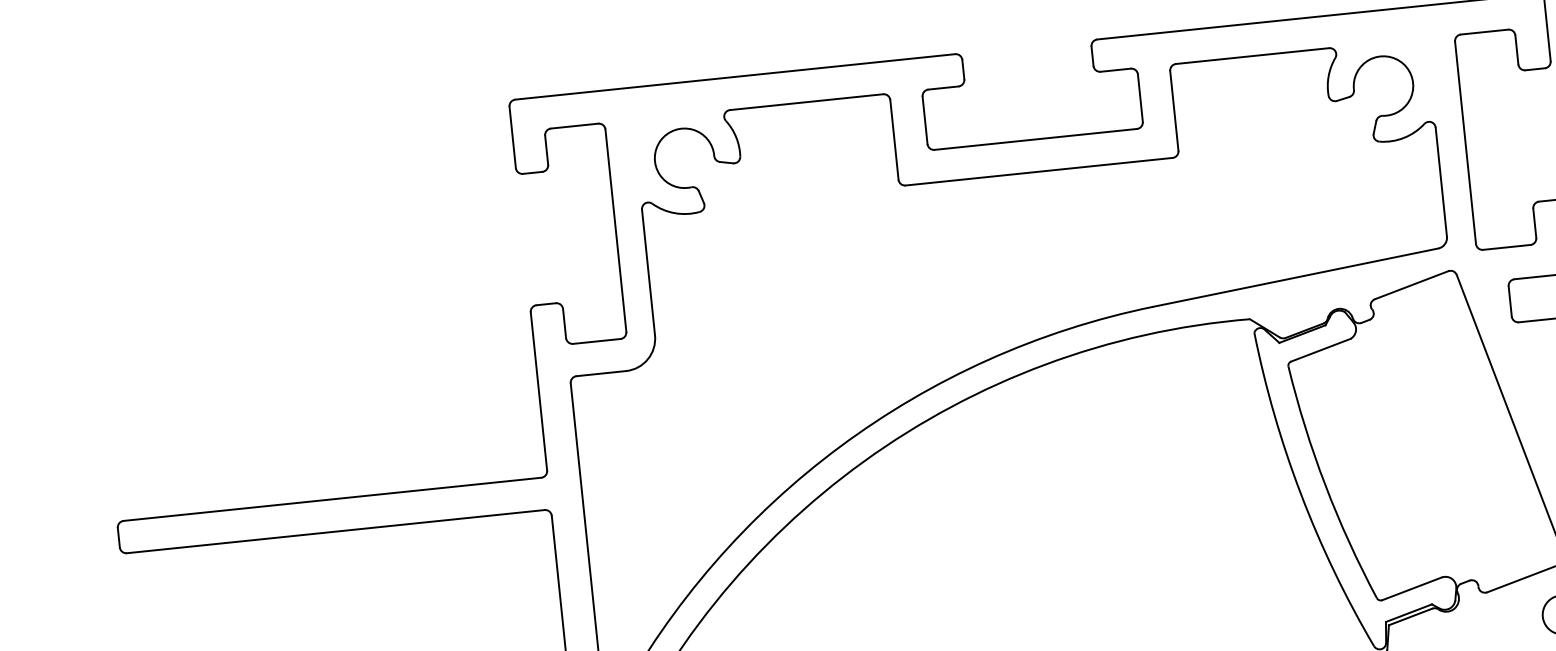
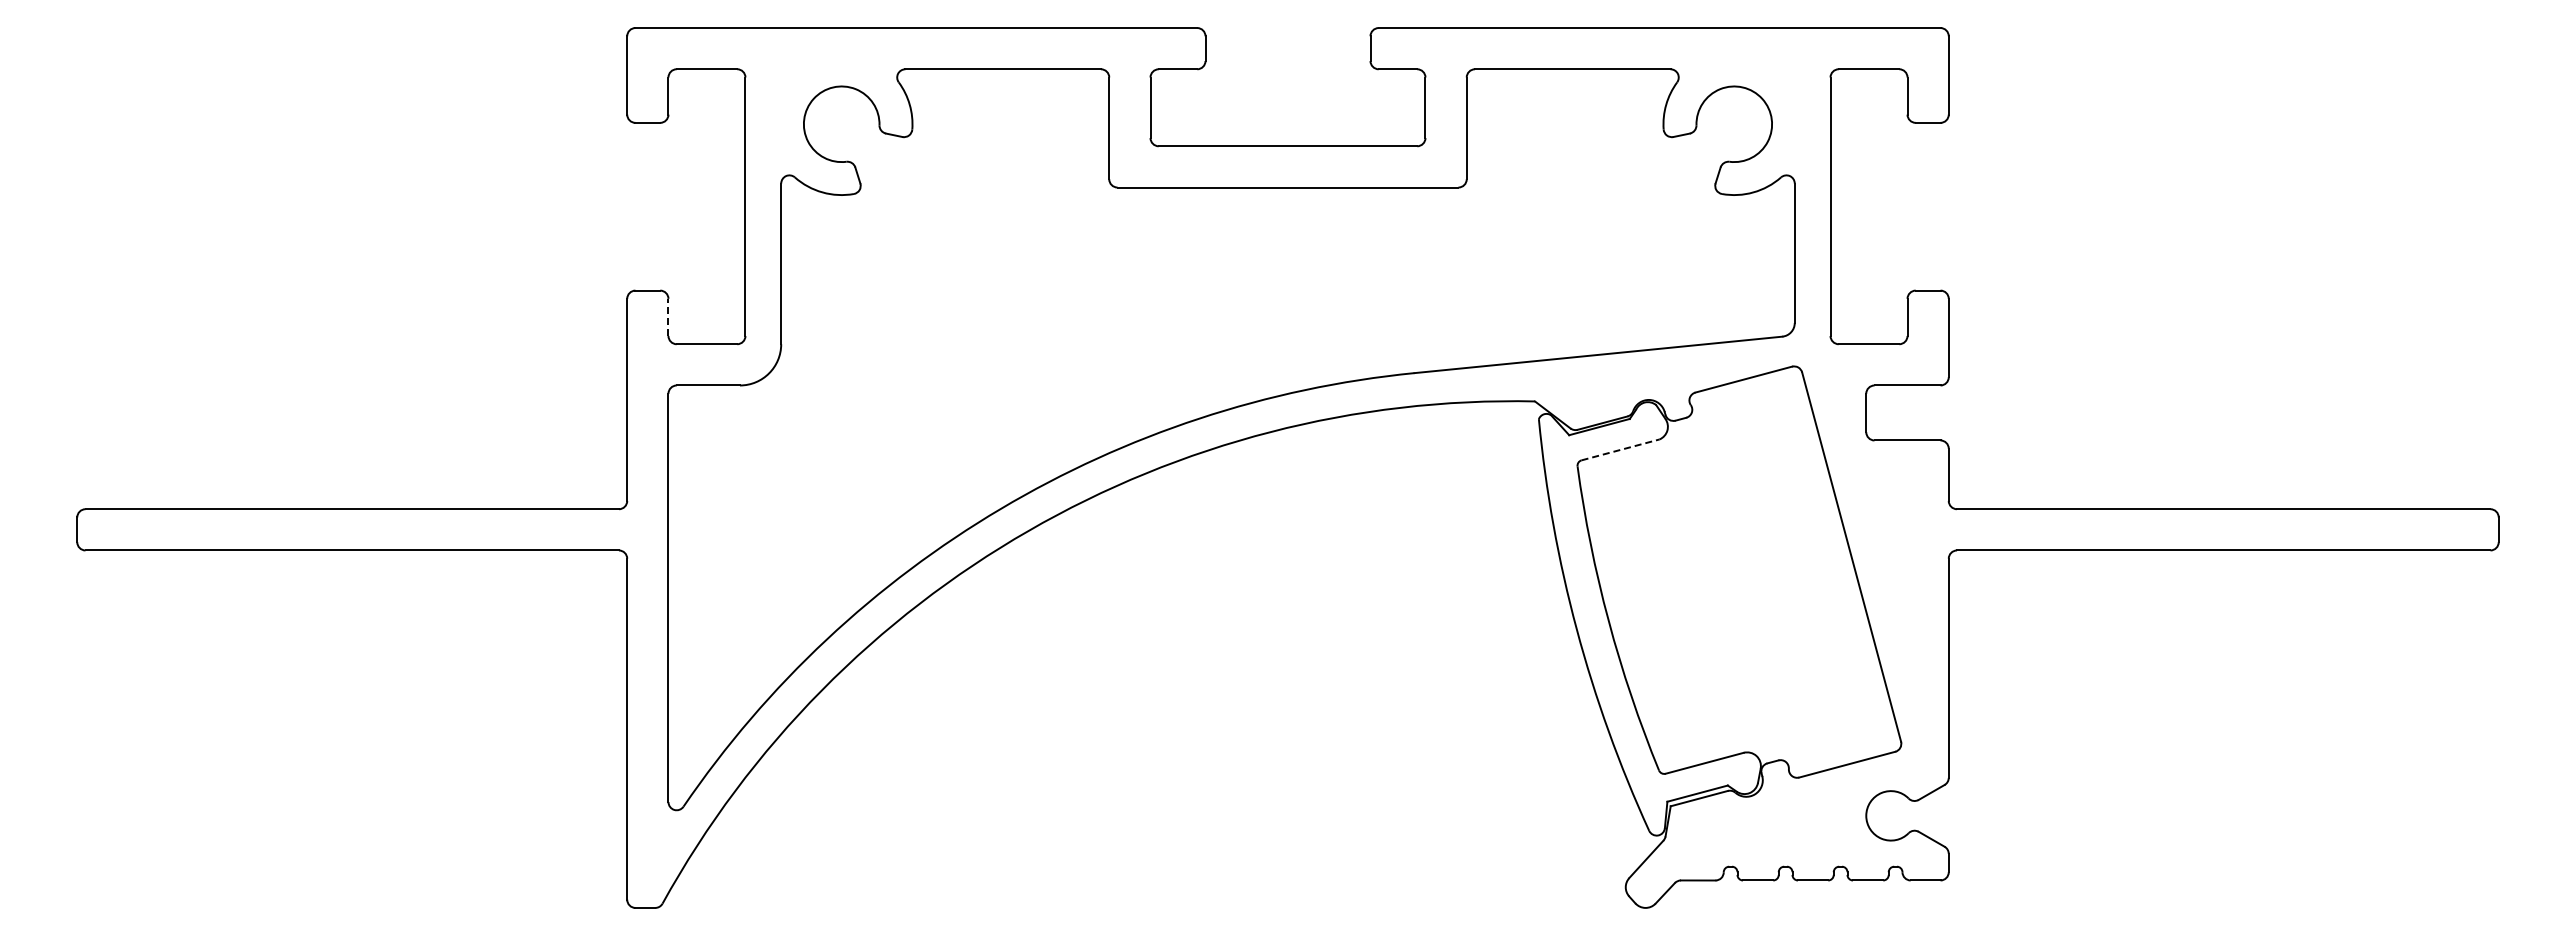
line: (564, 323) -> (668, 317), solid -> dashed
line: (1321, 349) -> (1621, 449), solid -> dashed

